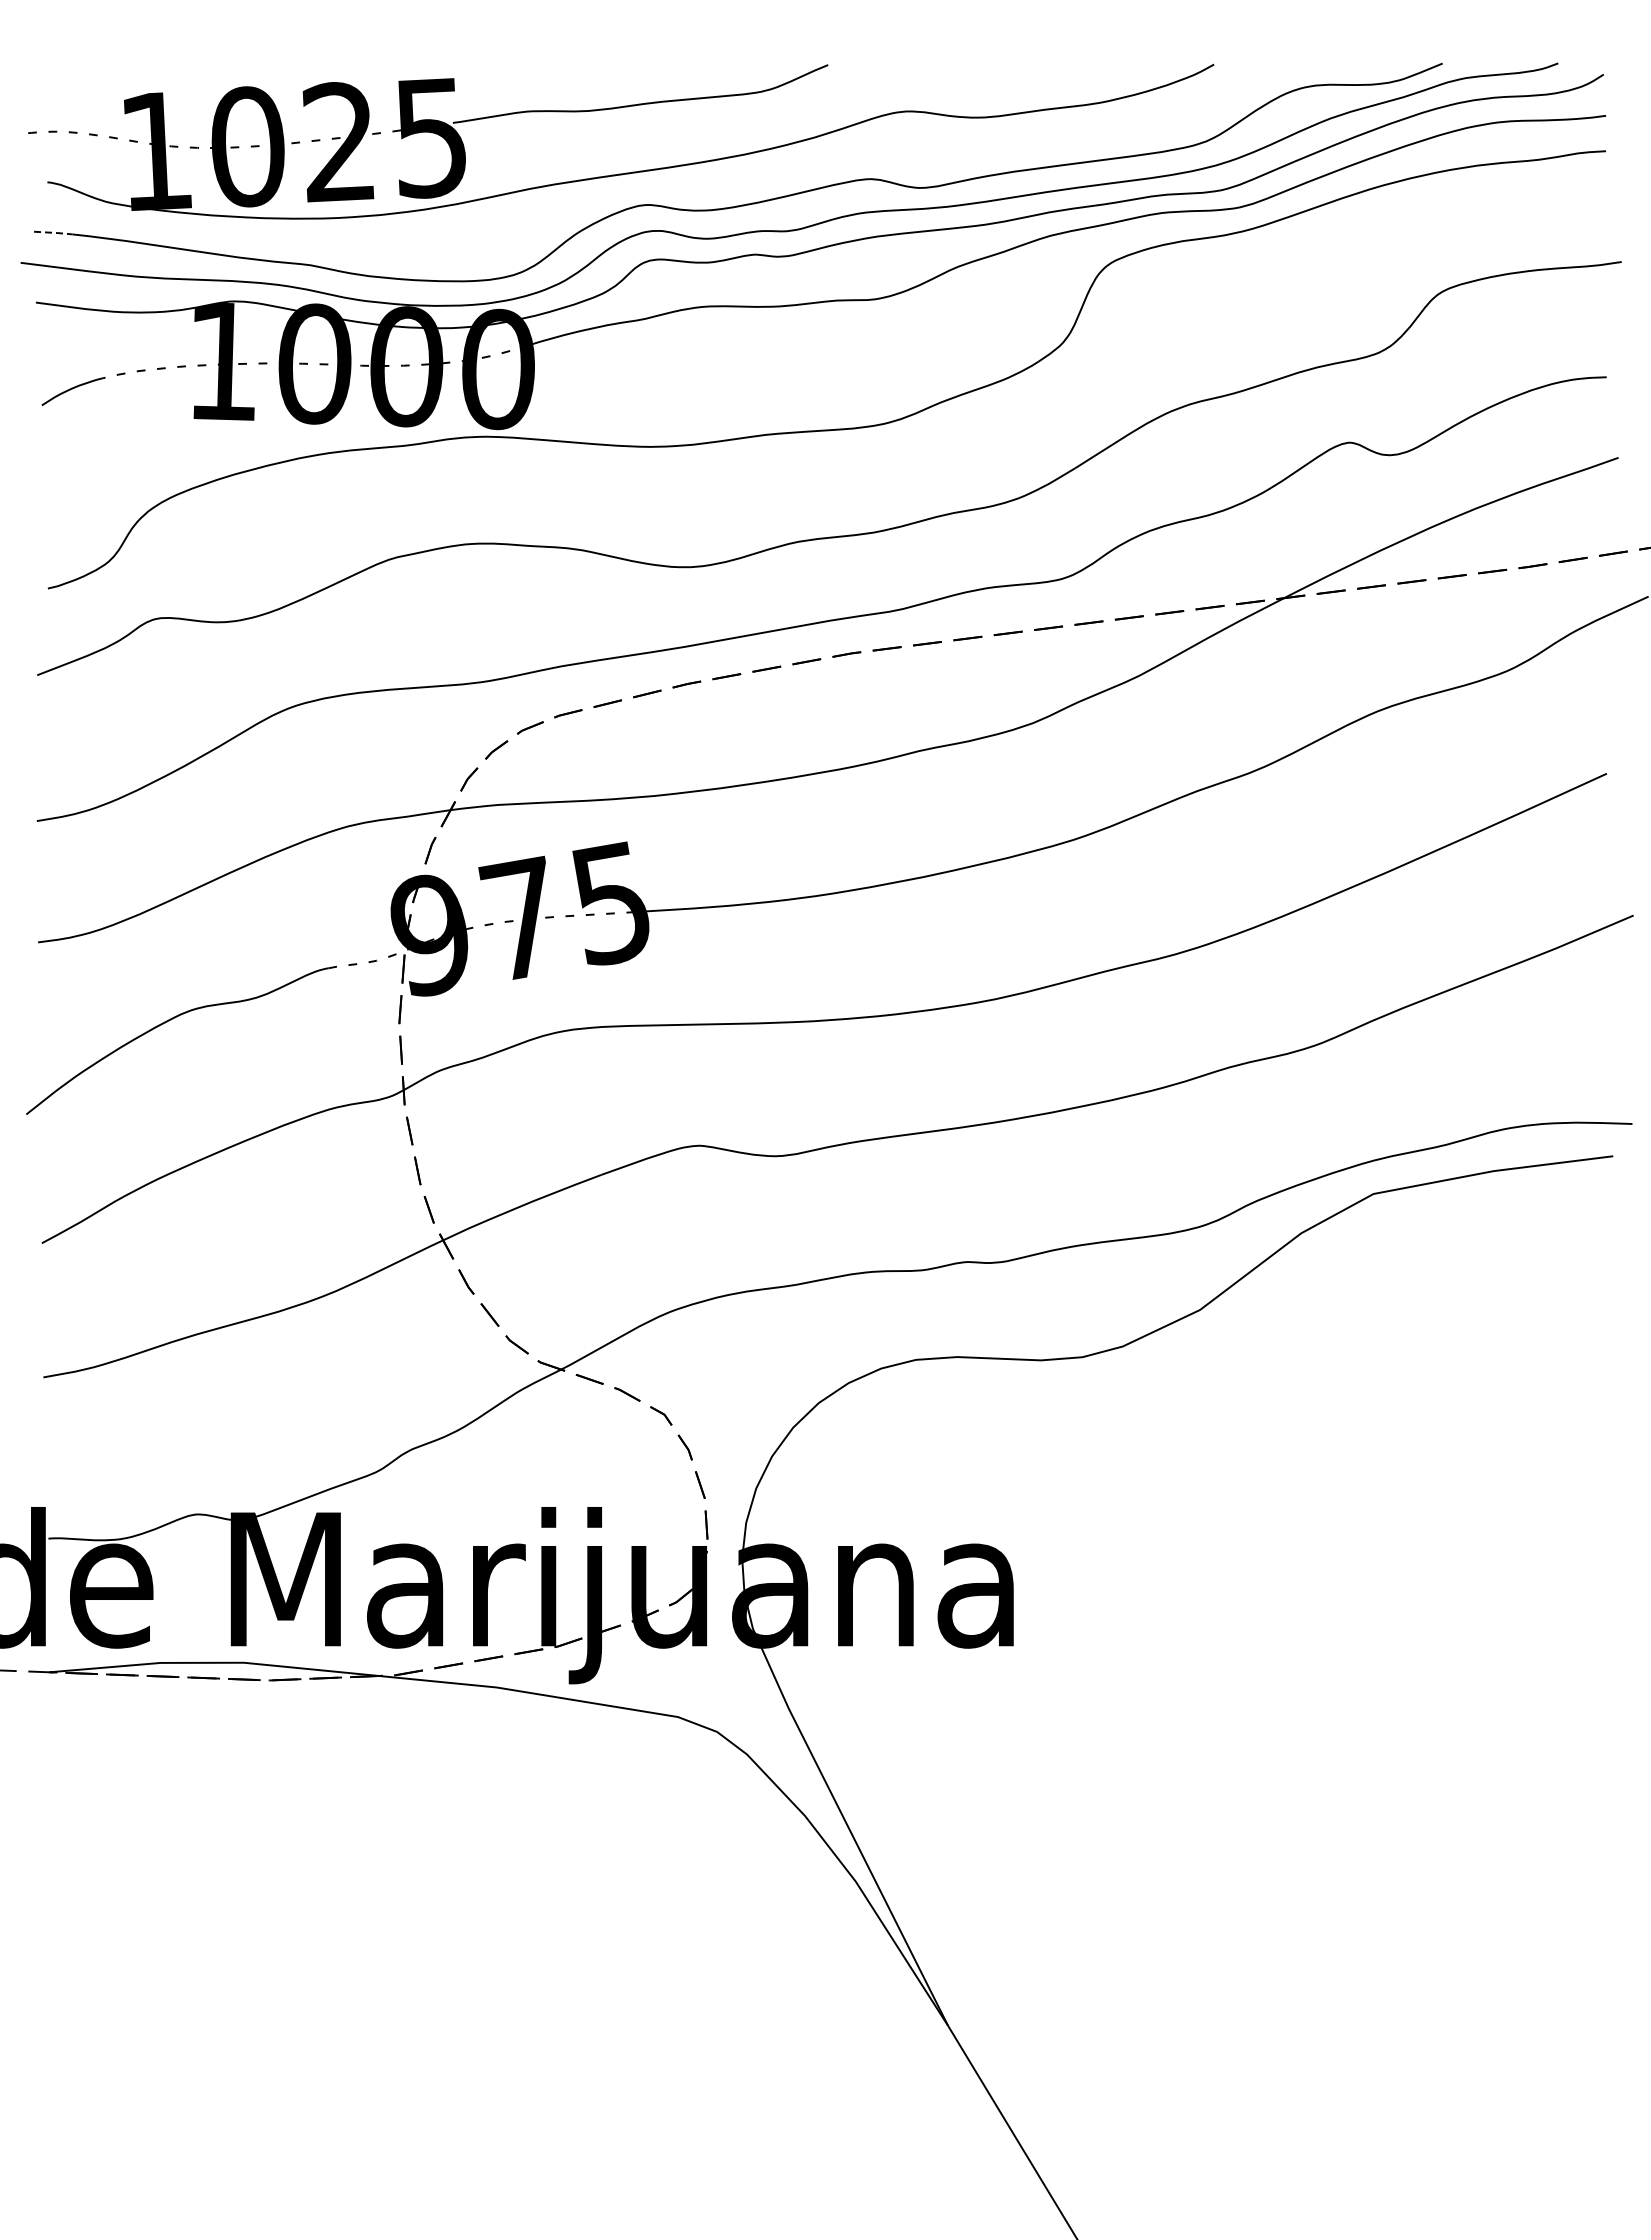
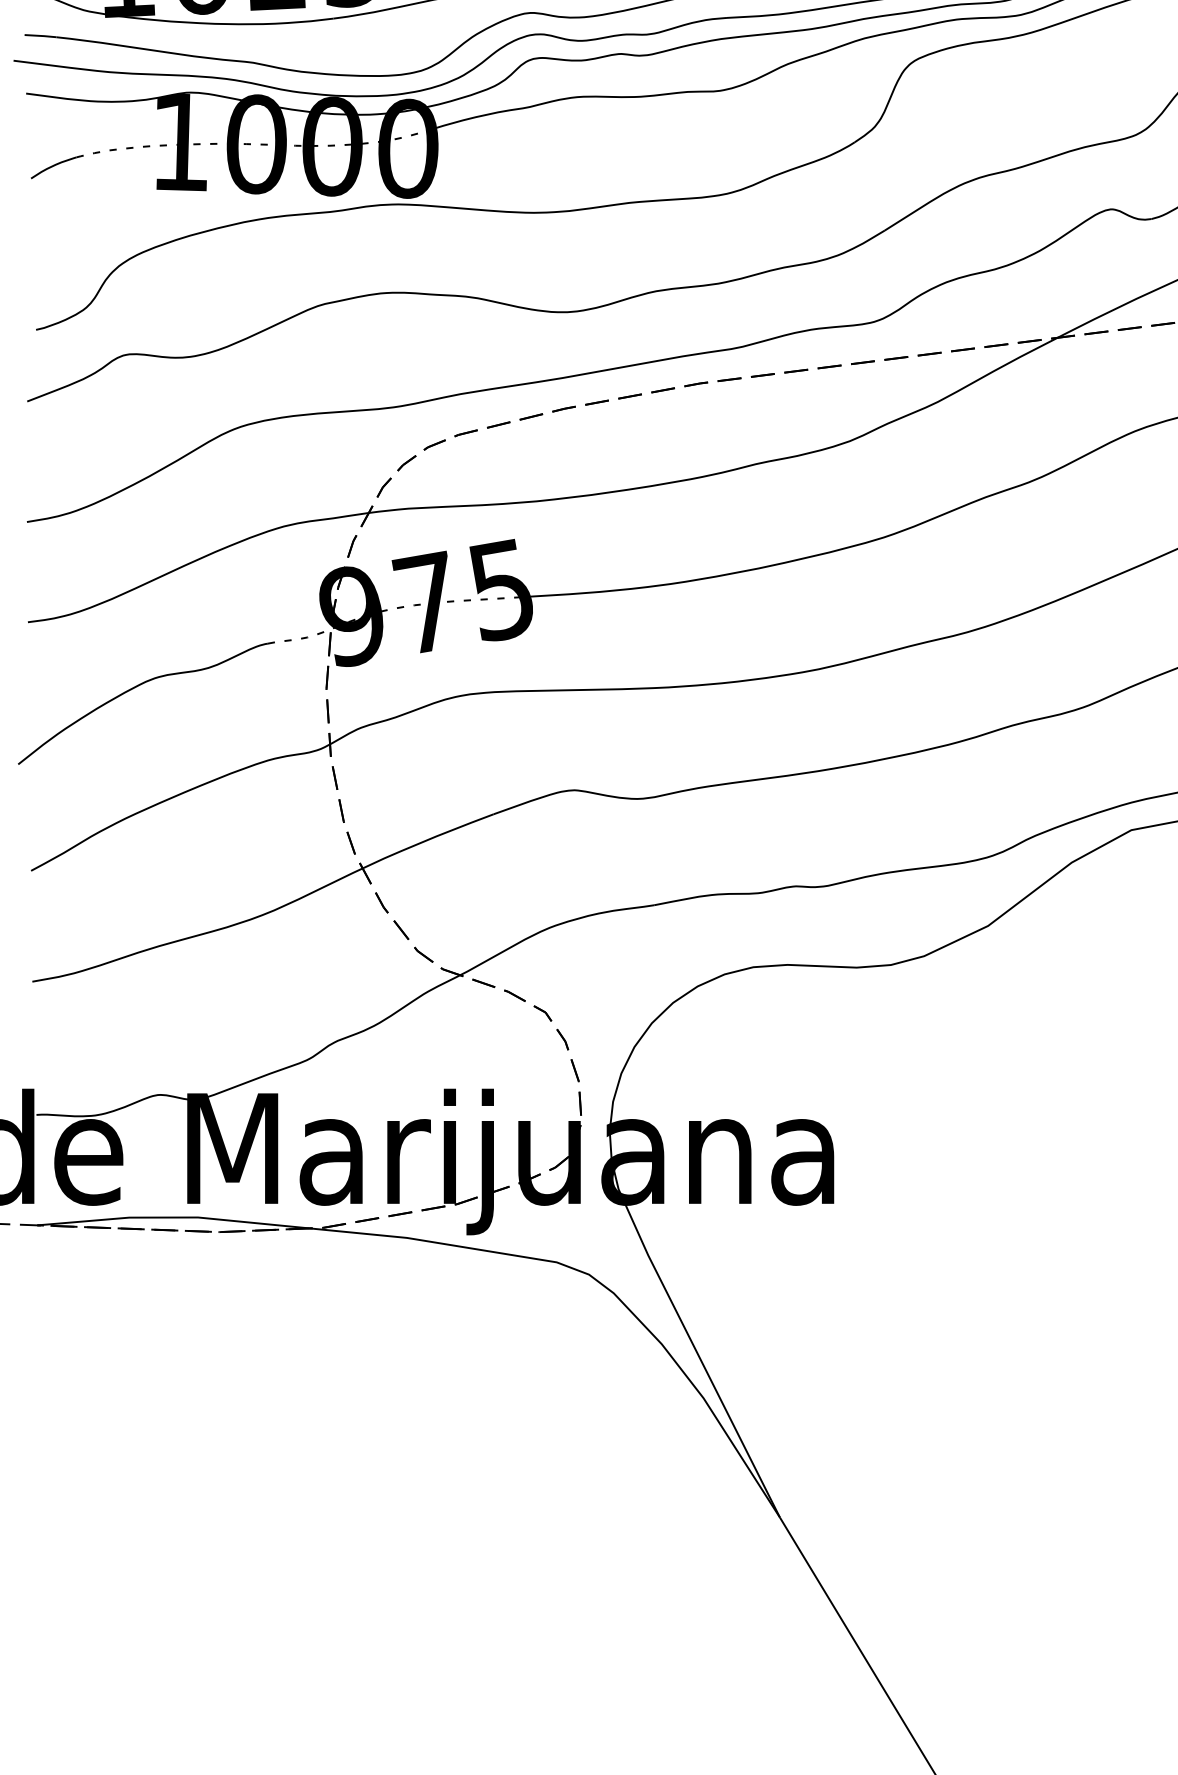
line: (53, 232) -> (40, 35), dashed -> solid

